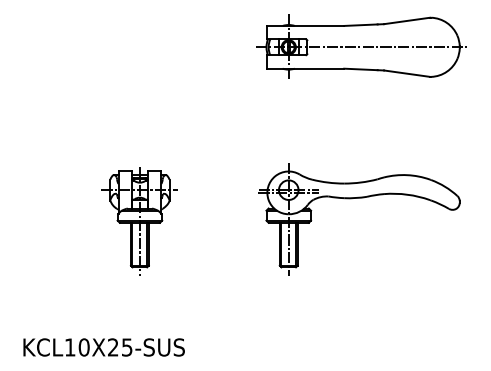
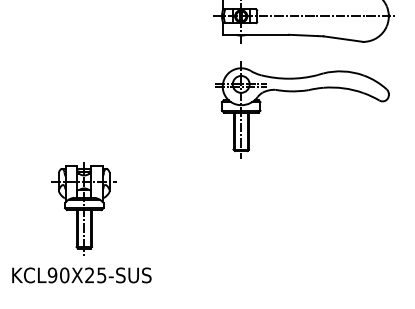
part: (359, 198) -> (302, 91), moved
part: (139, 221) -> (83, 208), moved
text: (69, 347) -> (51, 275), KCL10X25-SUS -> KCL90X25-SUS

